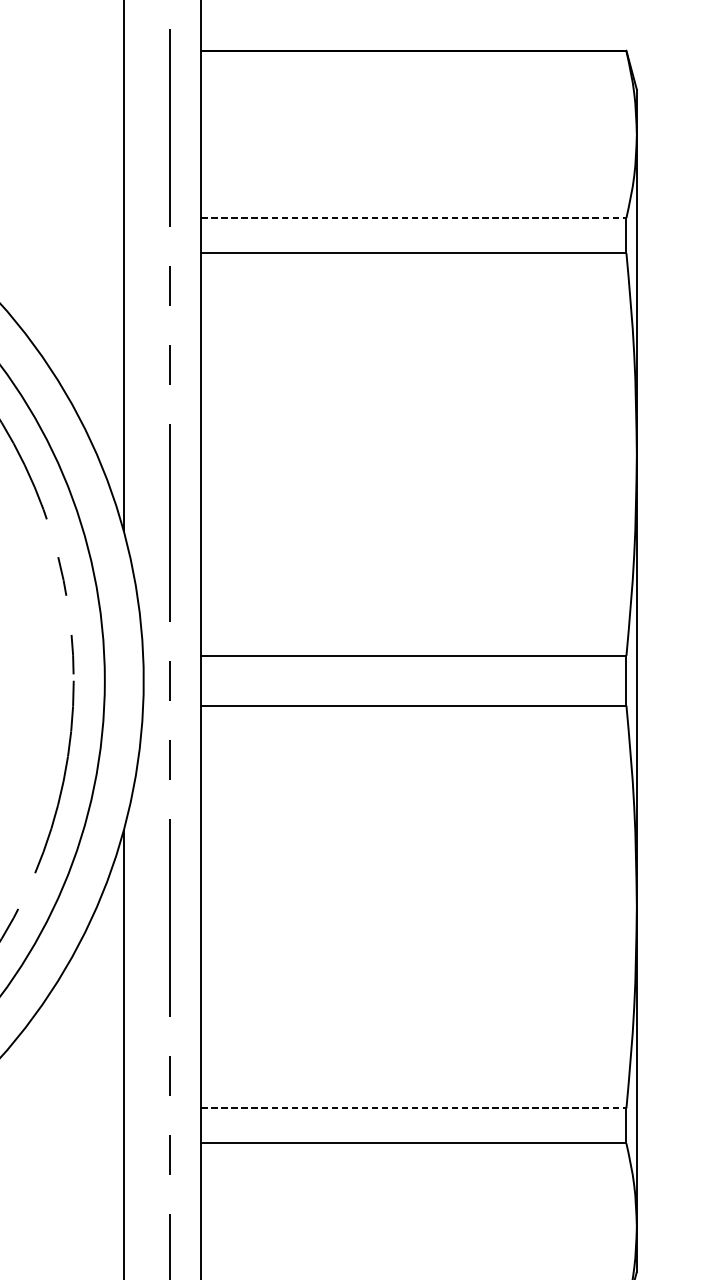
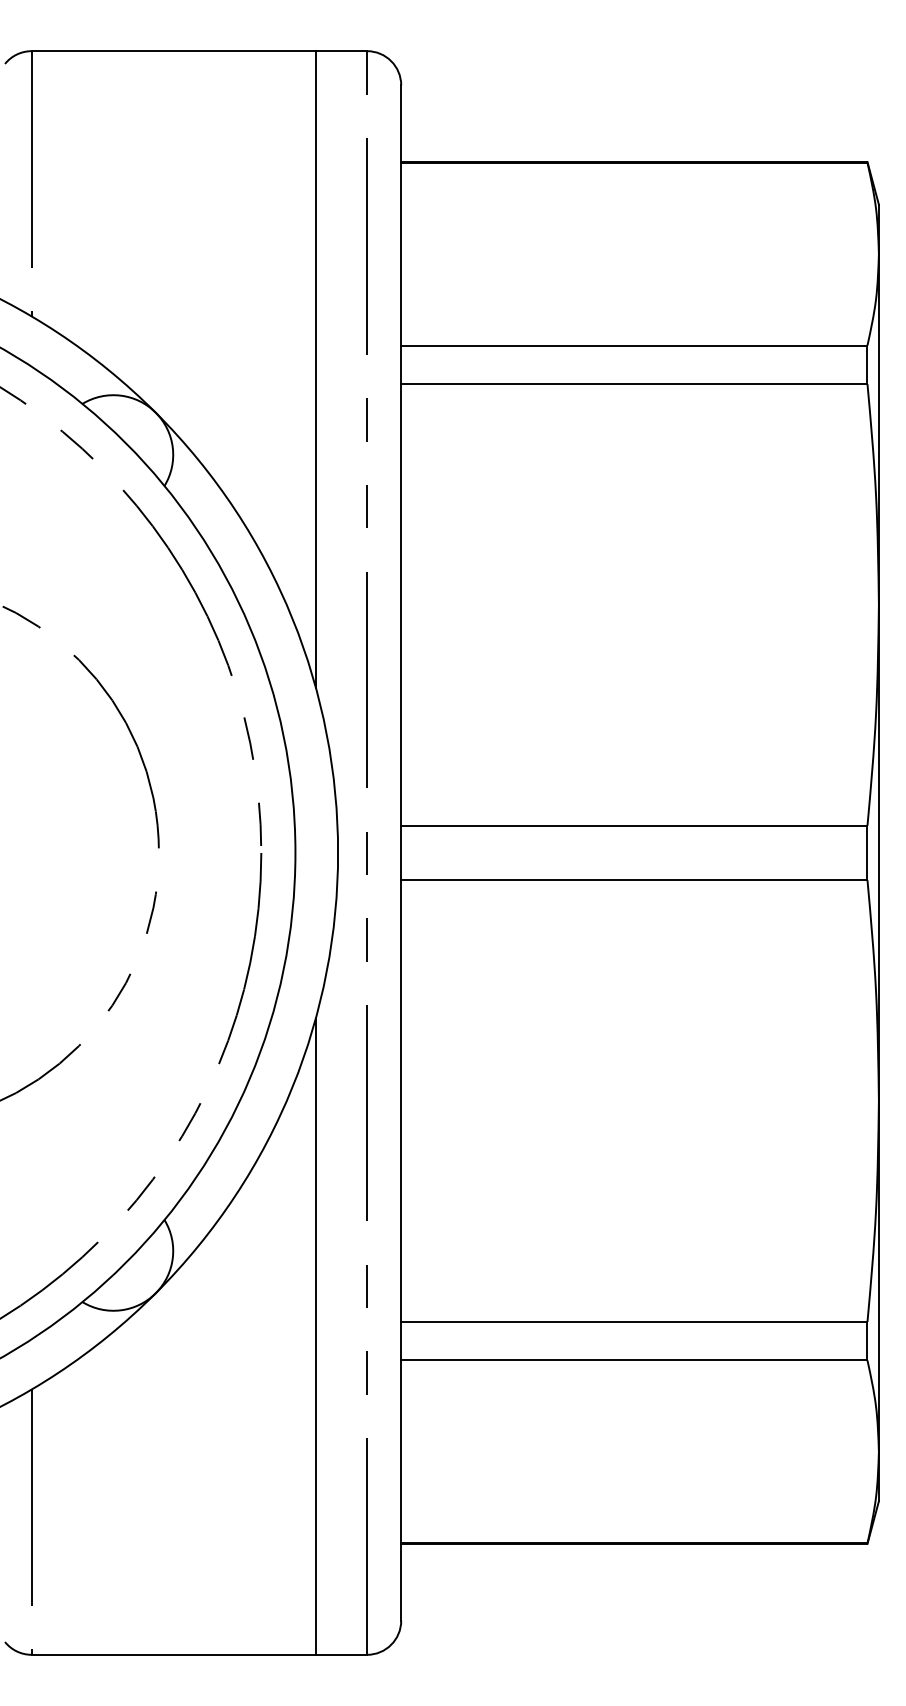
line: (414, 218) -> (634, 345), dashed -> solid
line: (414, 1107) -> (634, 1321), dashed -> solid

